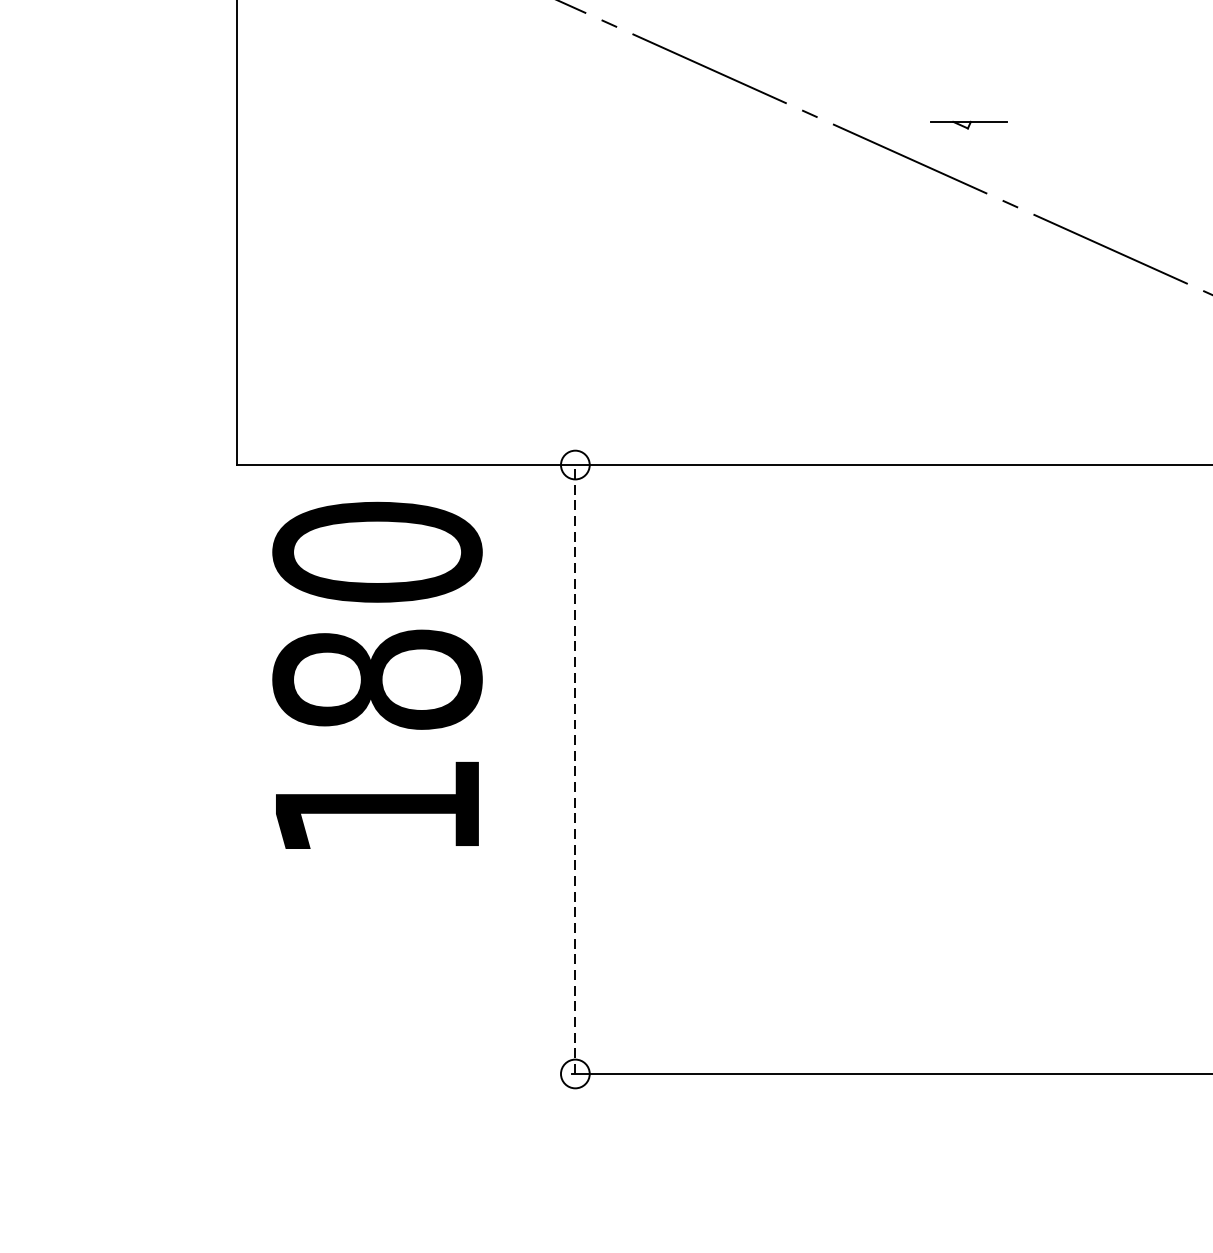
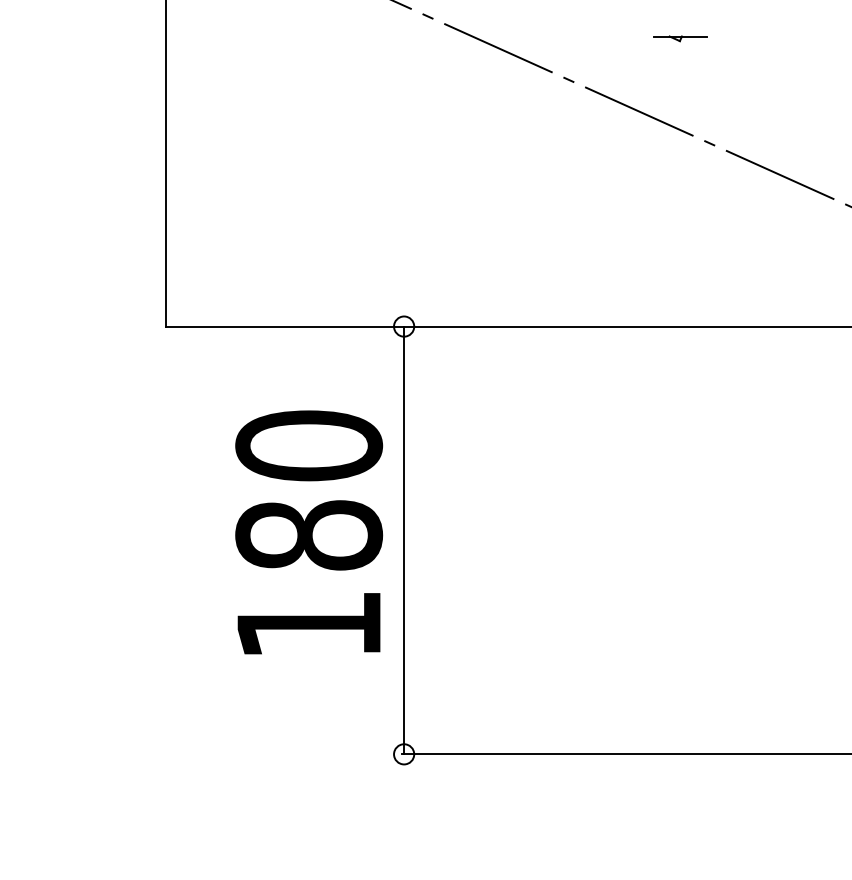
part: (968, 124) -> (680, 38), moved
text: (378, 675) -> (309, 532), moved
line: (575, 769) -> (404, 540), dashed -> solid

